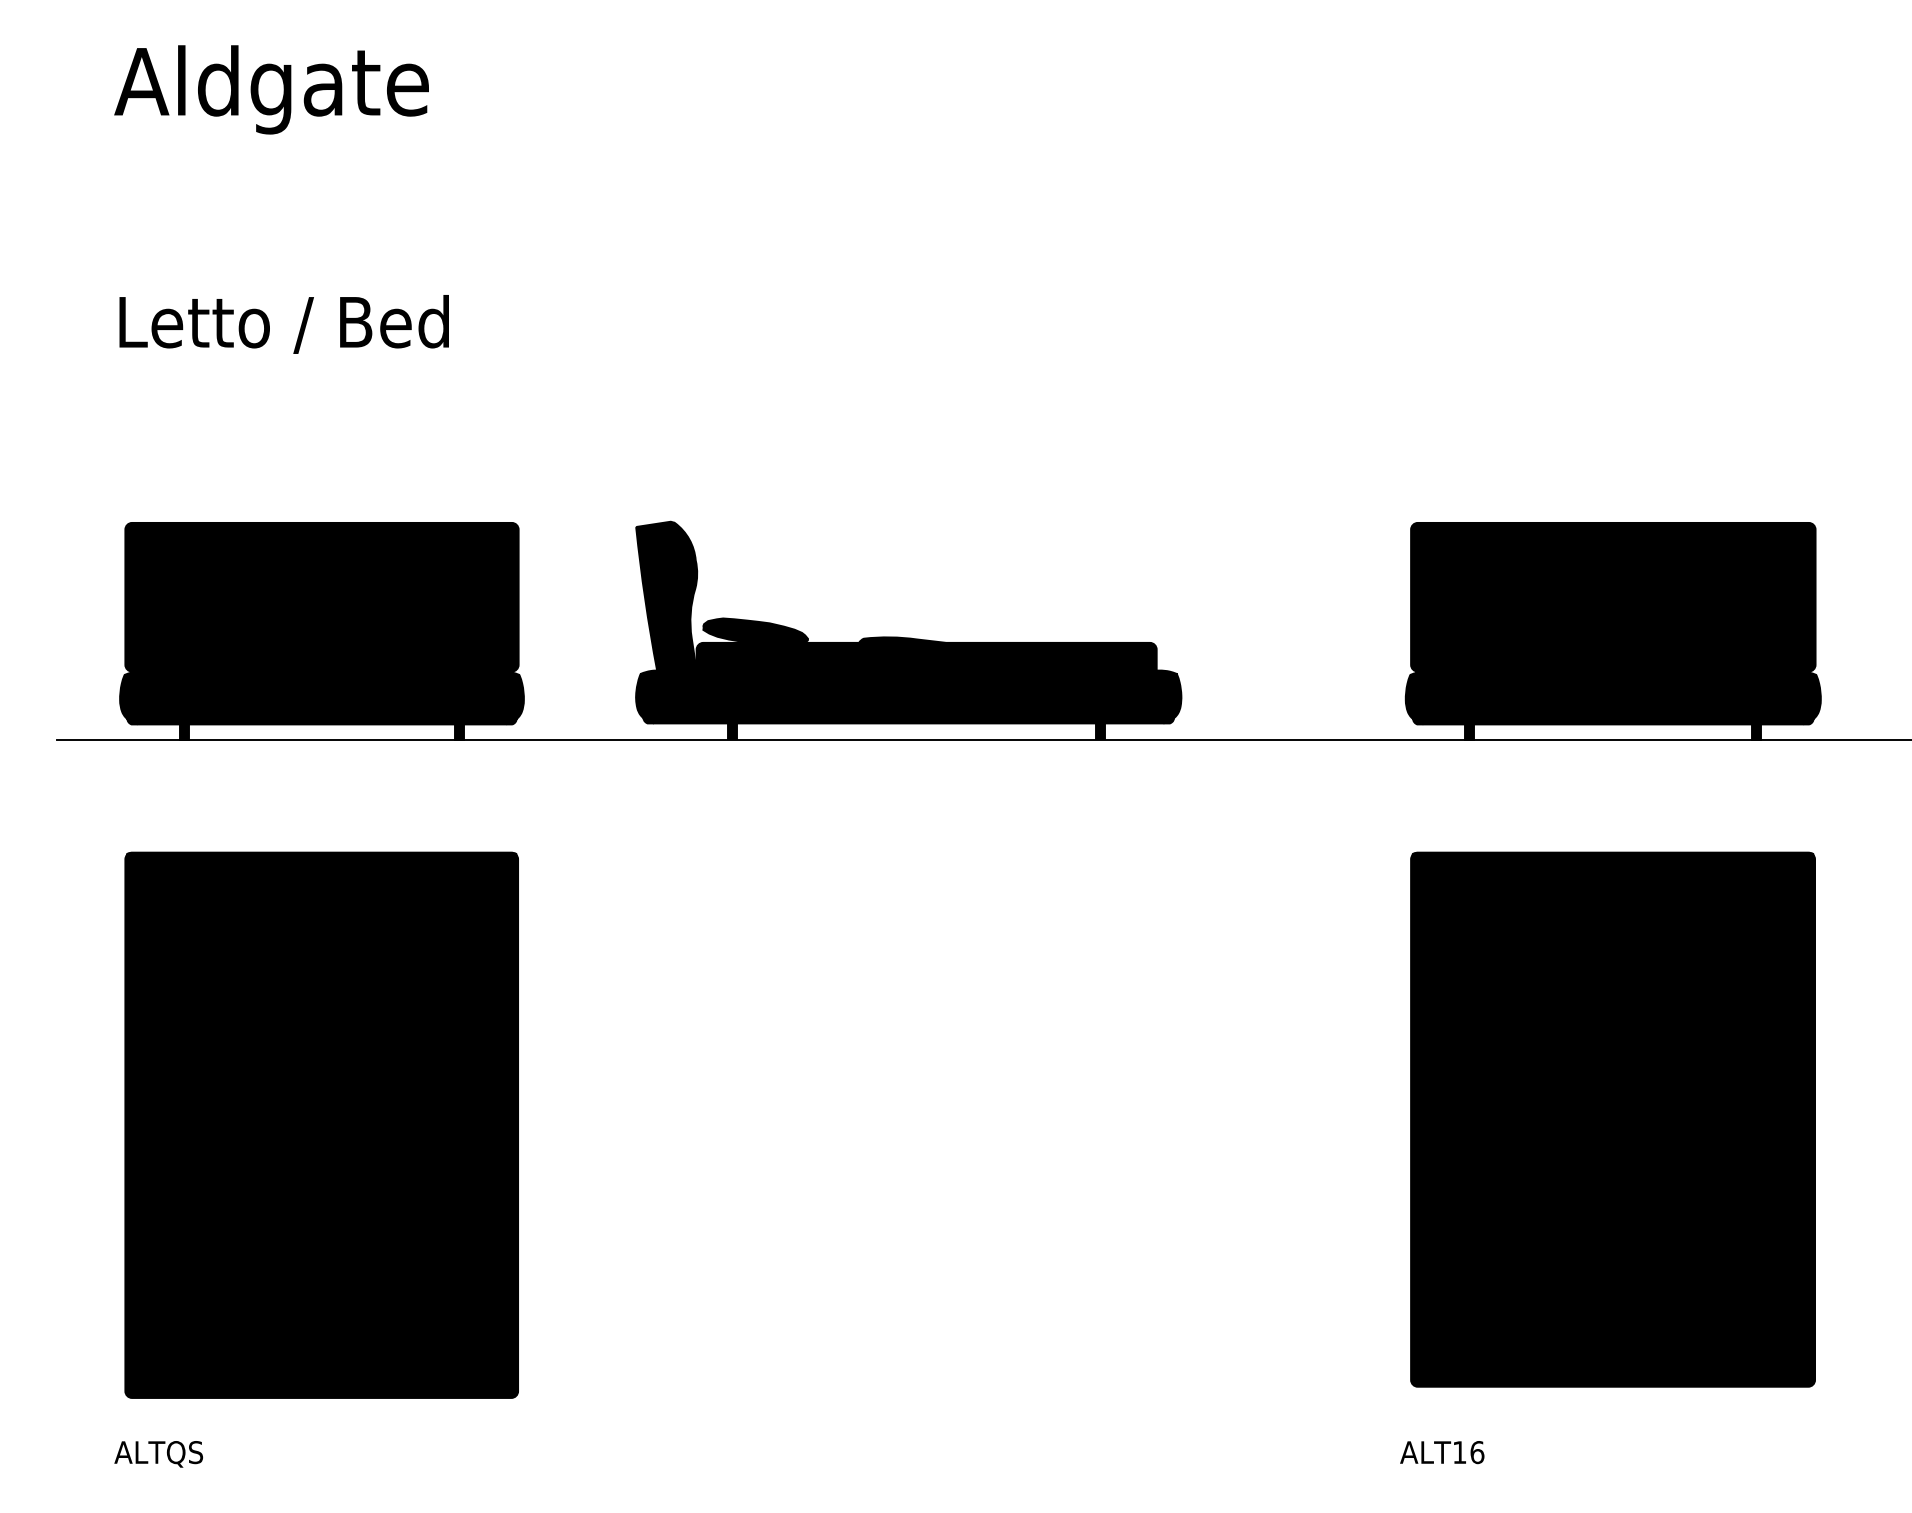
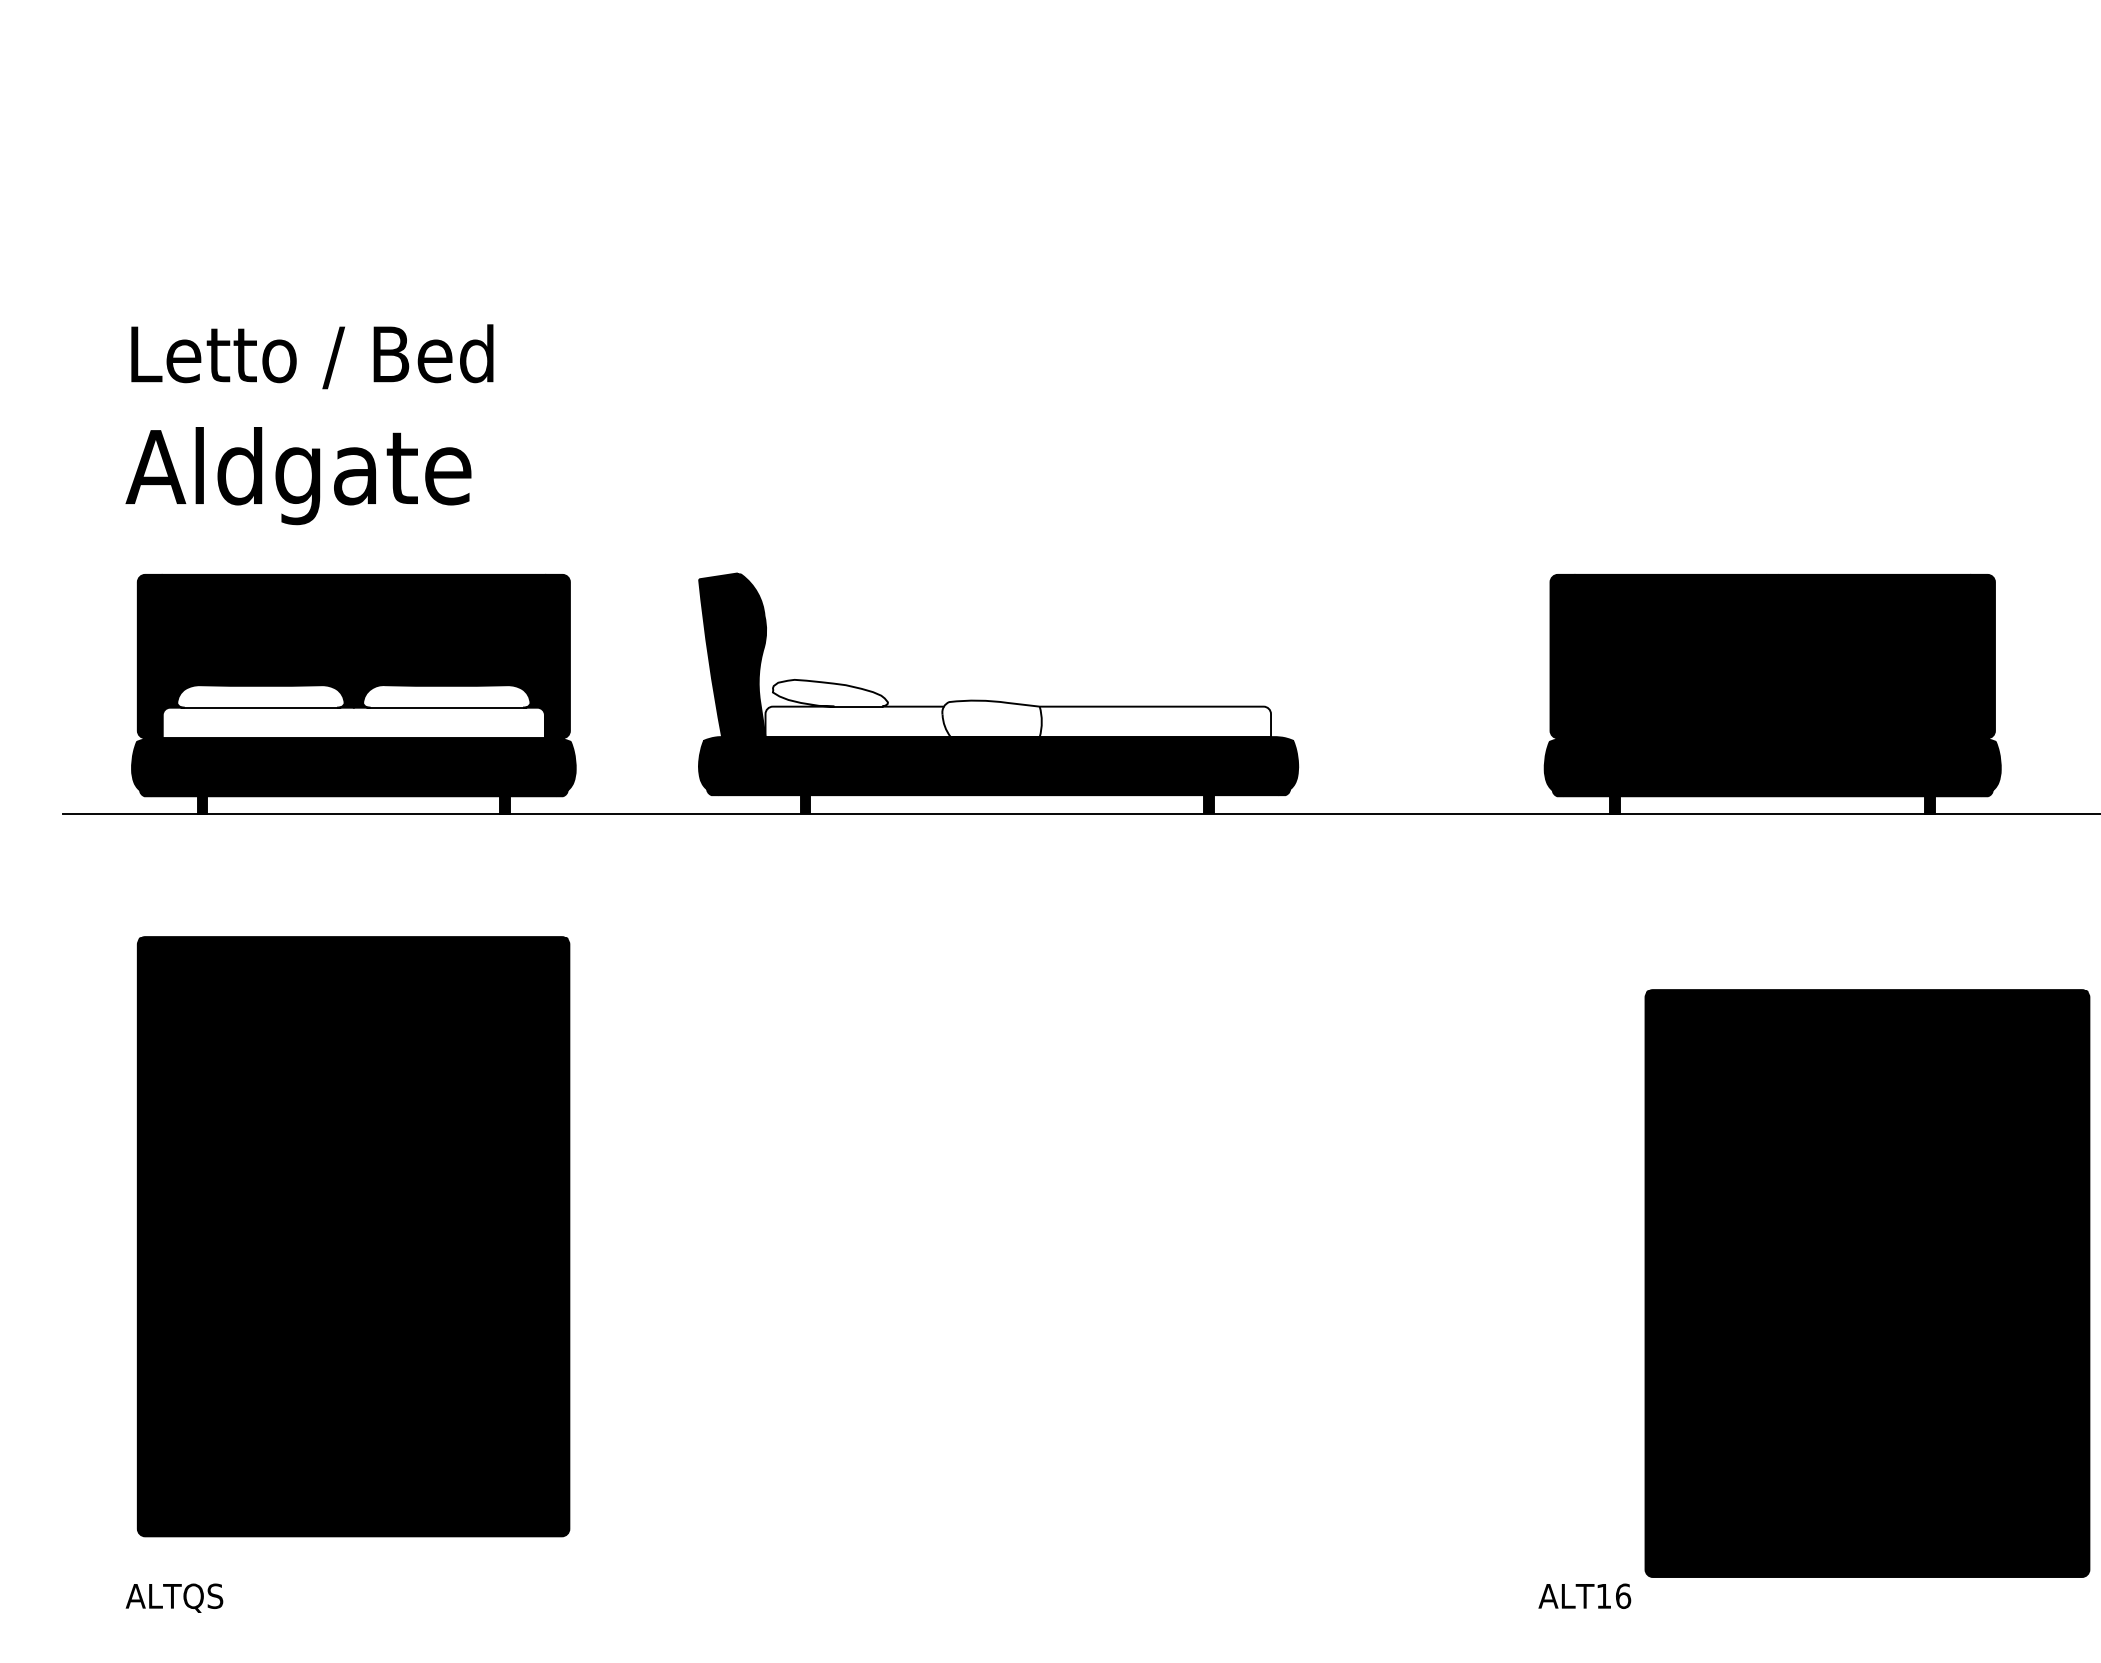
text: (271, 90) -> (298, 476), moved
fill: (926, 644) -> (1018, 708), removed
fill: (321, 647) -> (353, 711), removed
part: (1613, 1119) -> (1867, 1283), moved

